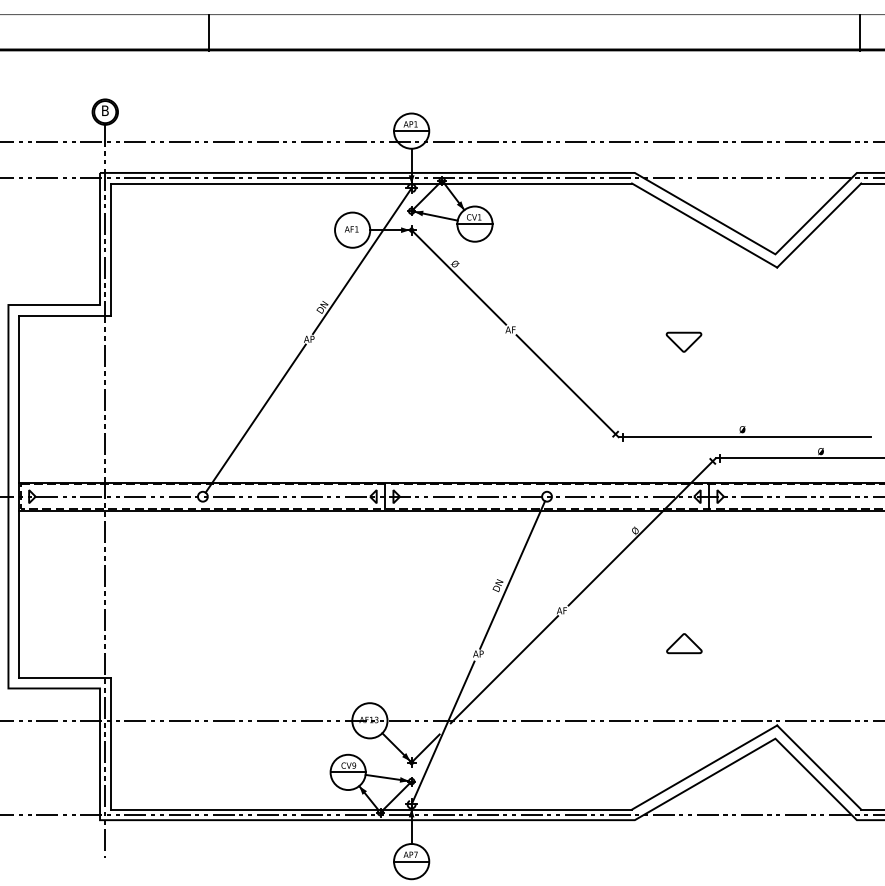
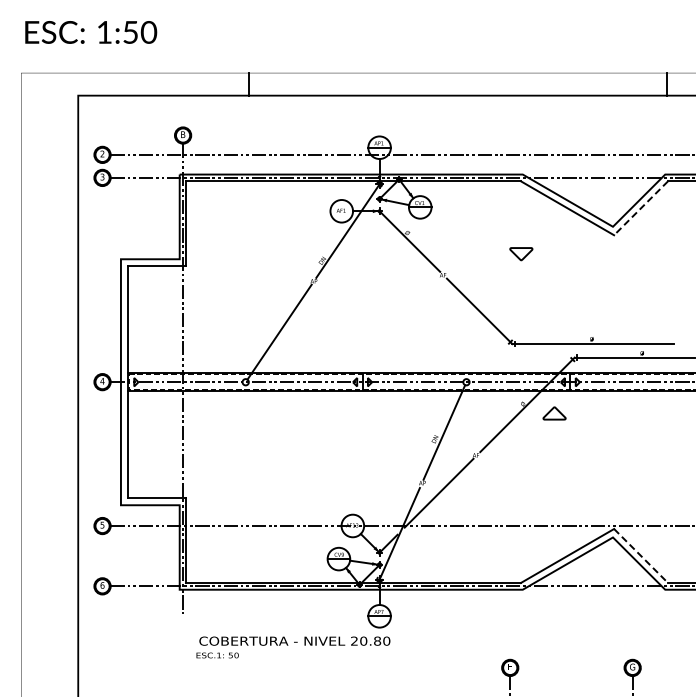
line: (818, 225) -> (640, 208), solid -> dashed
part: (684, 342) -> (521, 254), moved
part: (684, 643) -> (554, 413), moved
line: (819, 768) -> (641, 556), solid -> dashed

